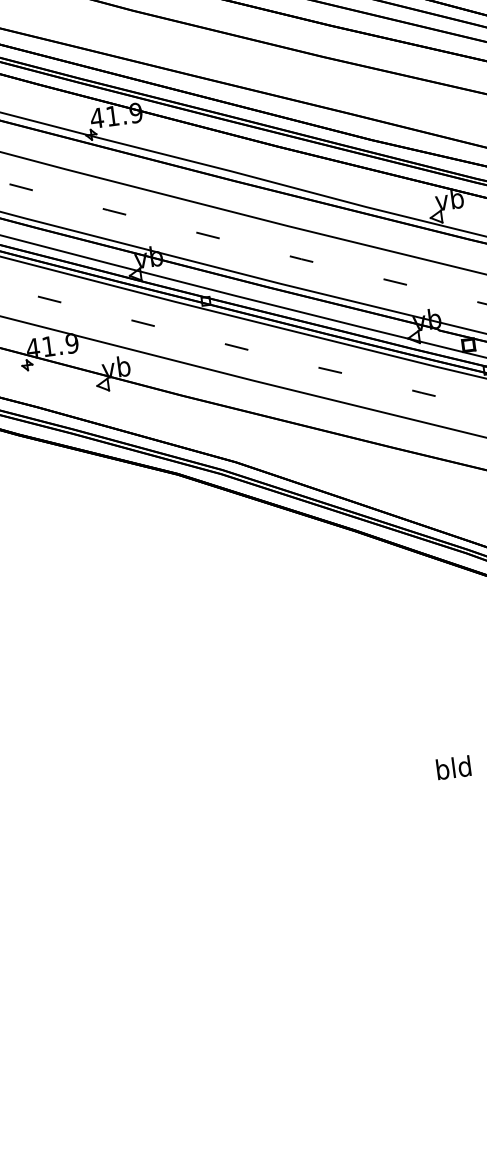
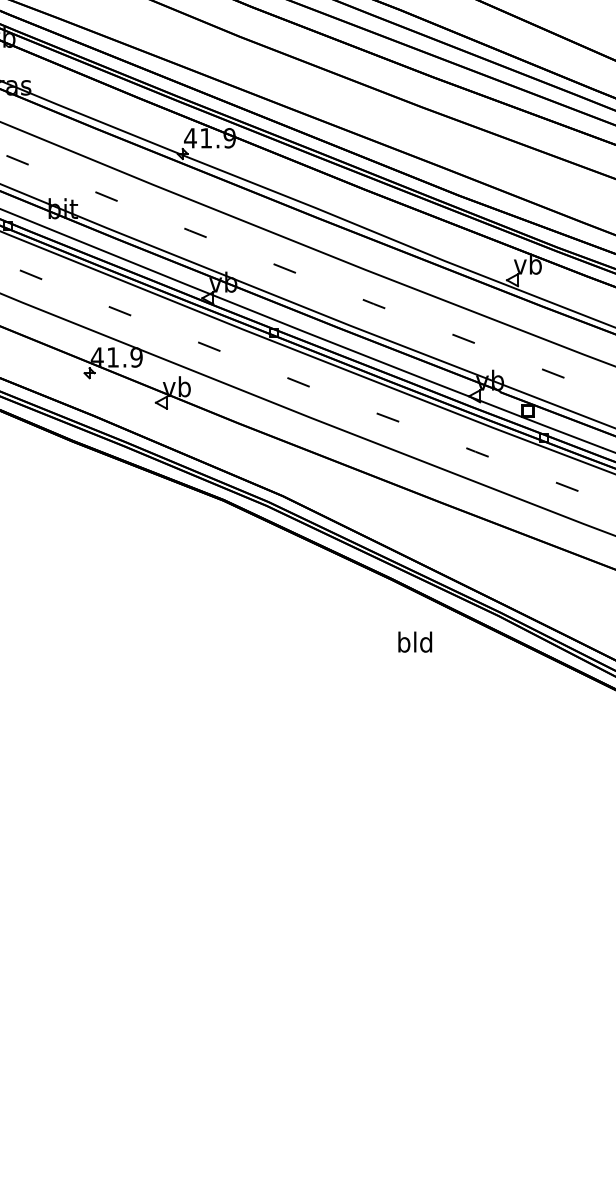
text: (453, 767) -> (415, 641), moved

